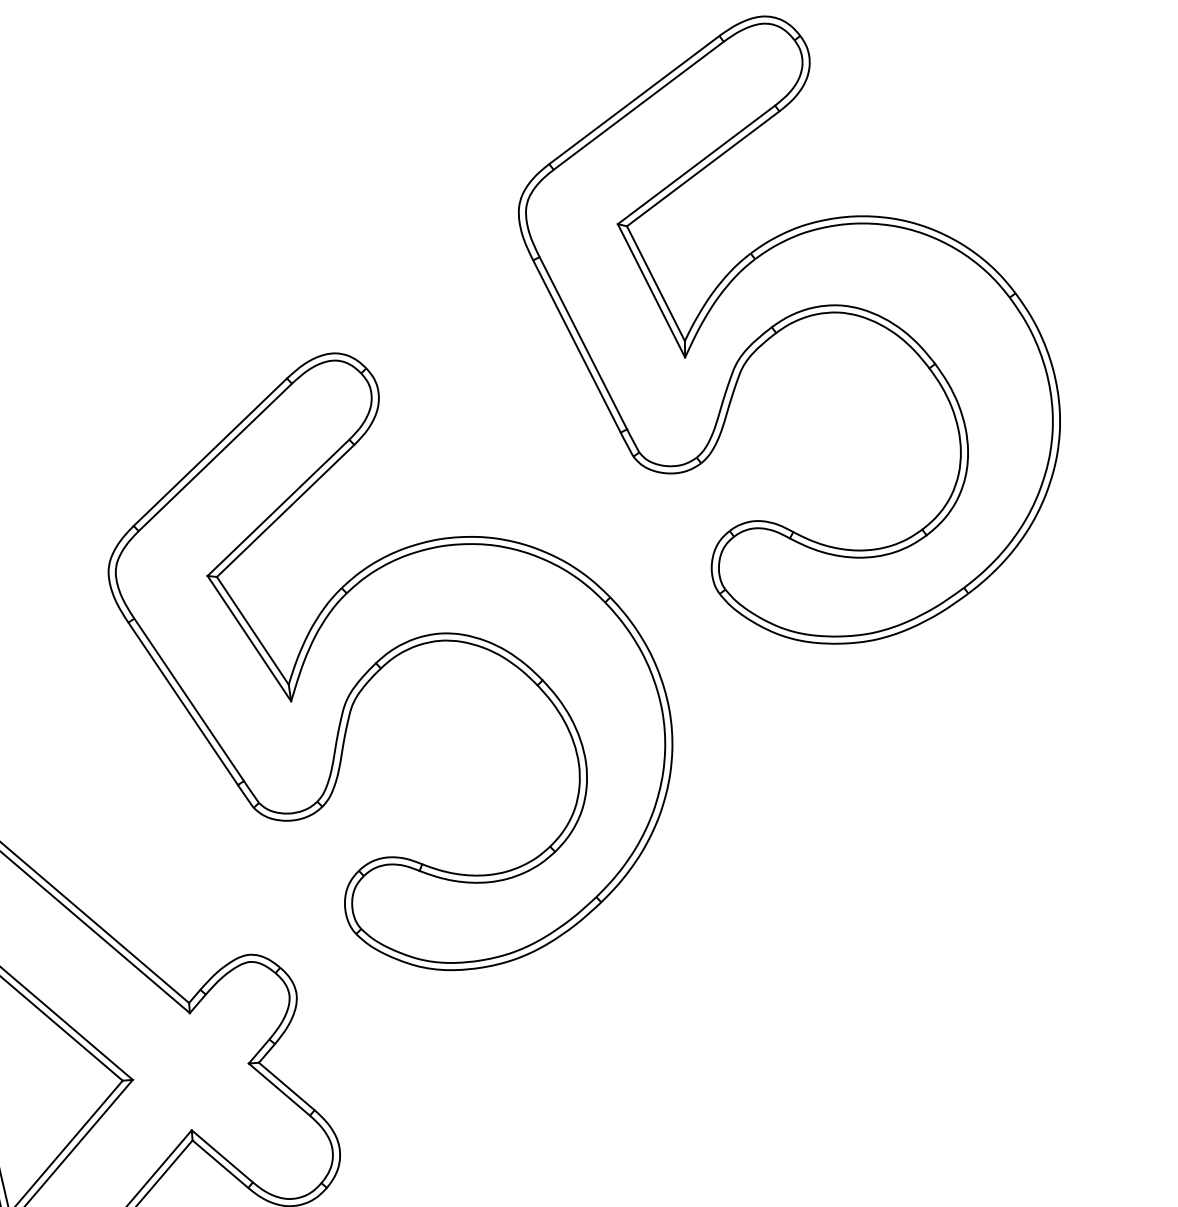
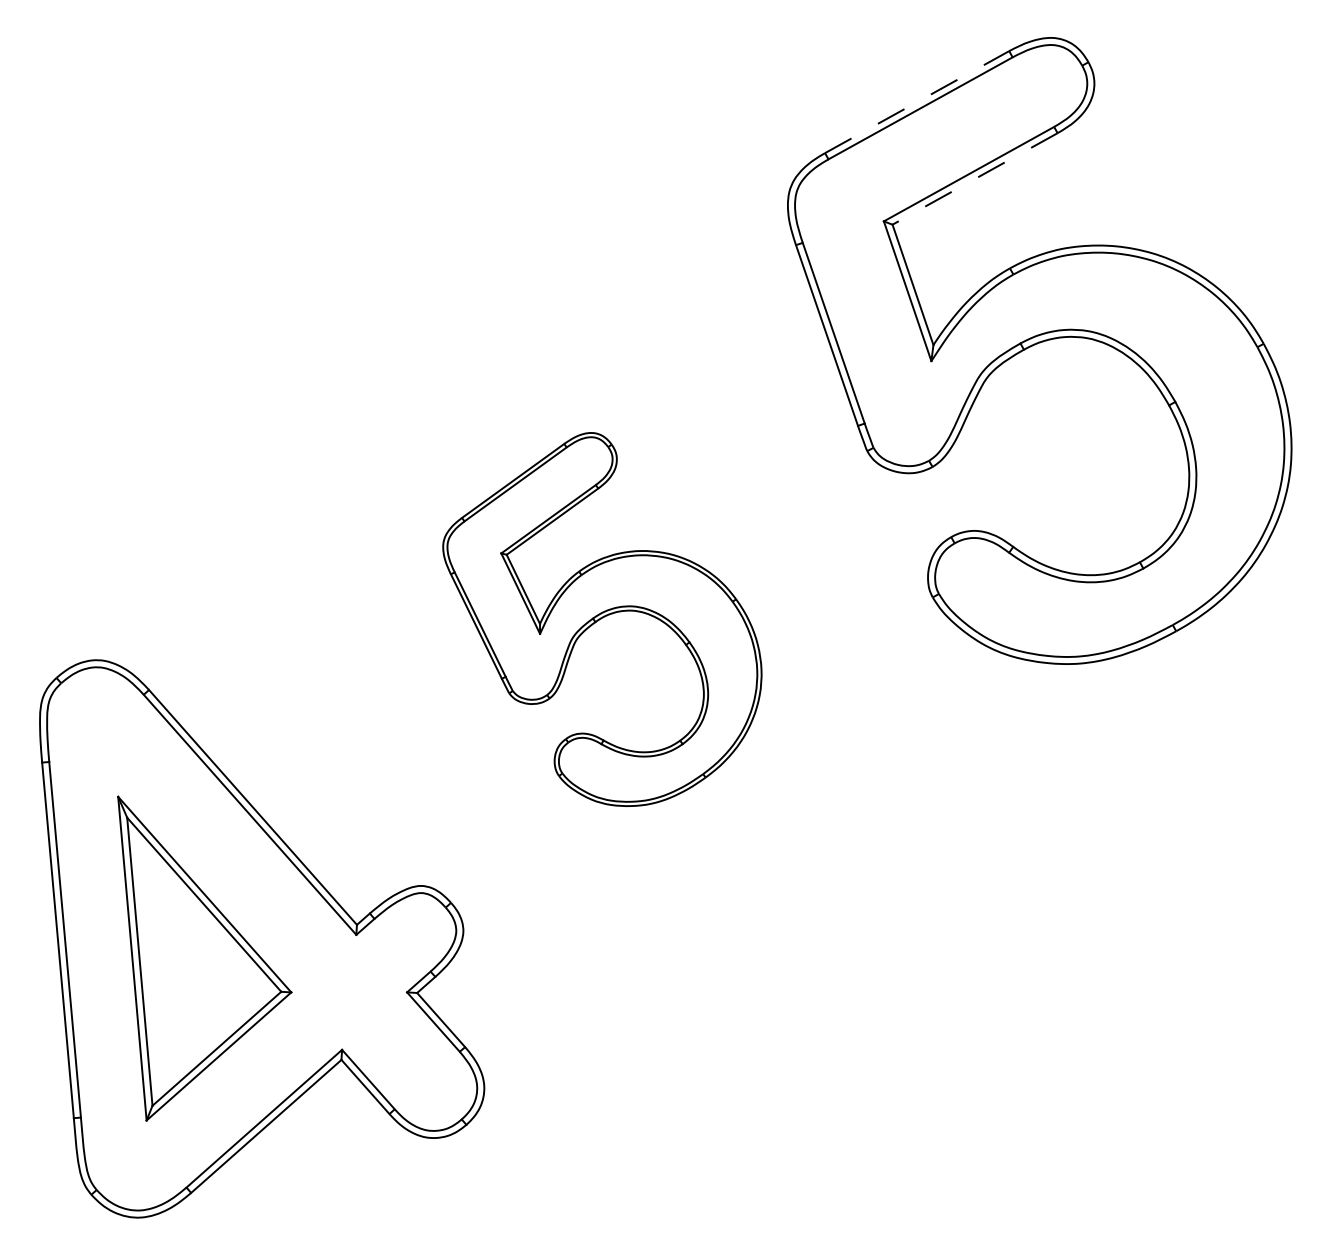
line: (634, 99) -> (917, 101), solid -> dashed
line: (702, 169) -> (974, 179), solid -> dashed
part: (392, 662) -> (602, 619), size x0.6

